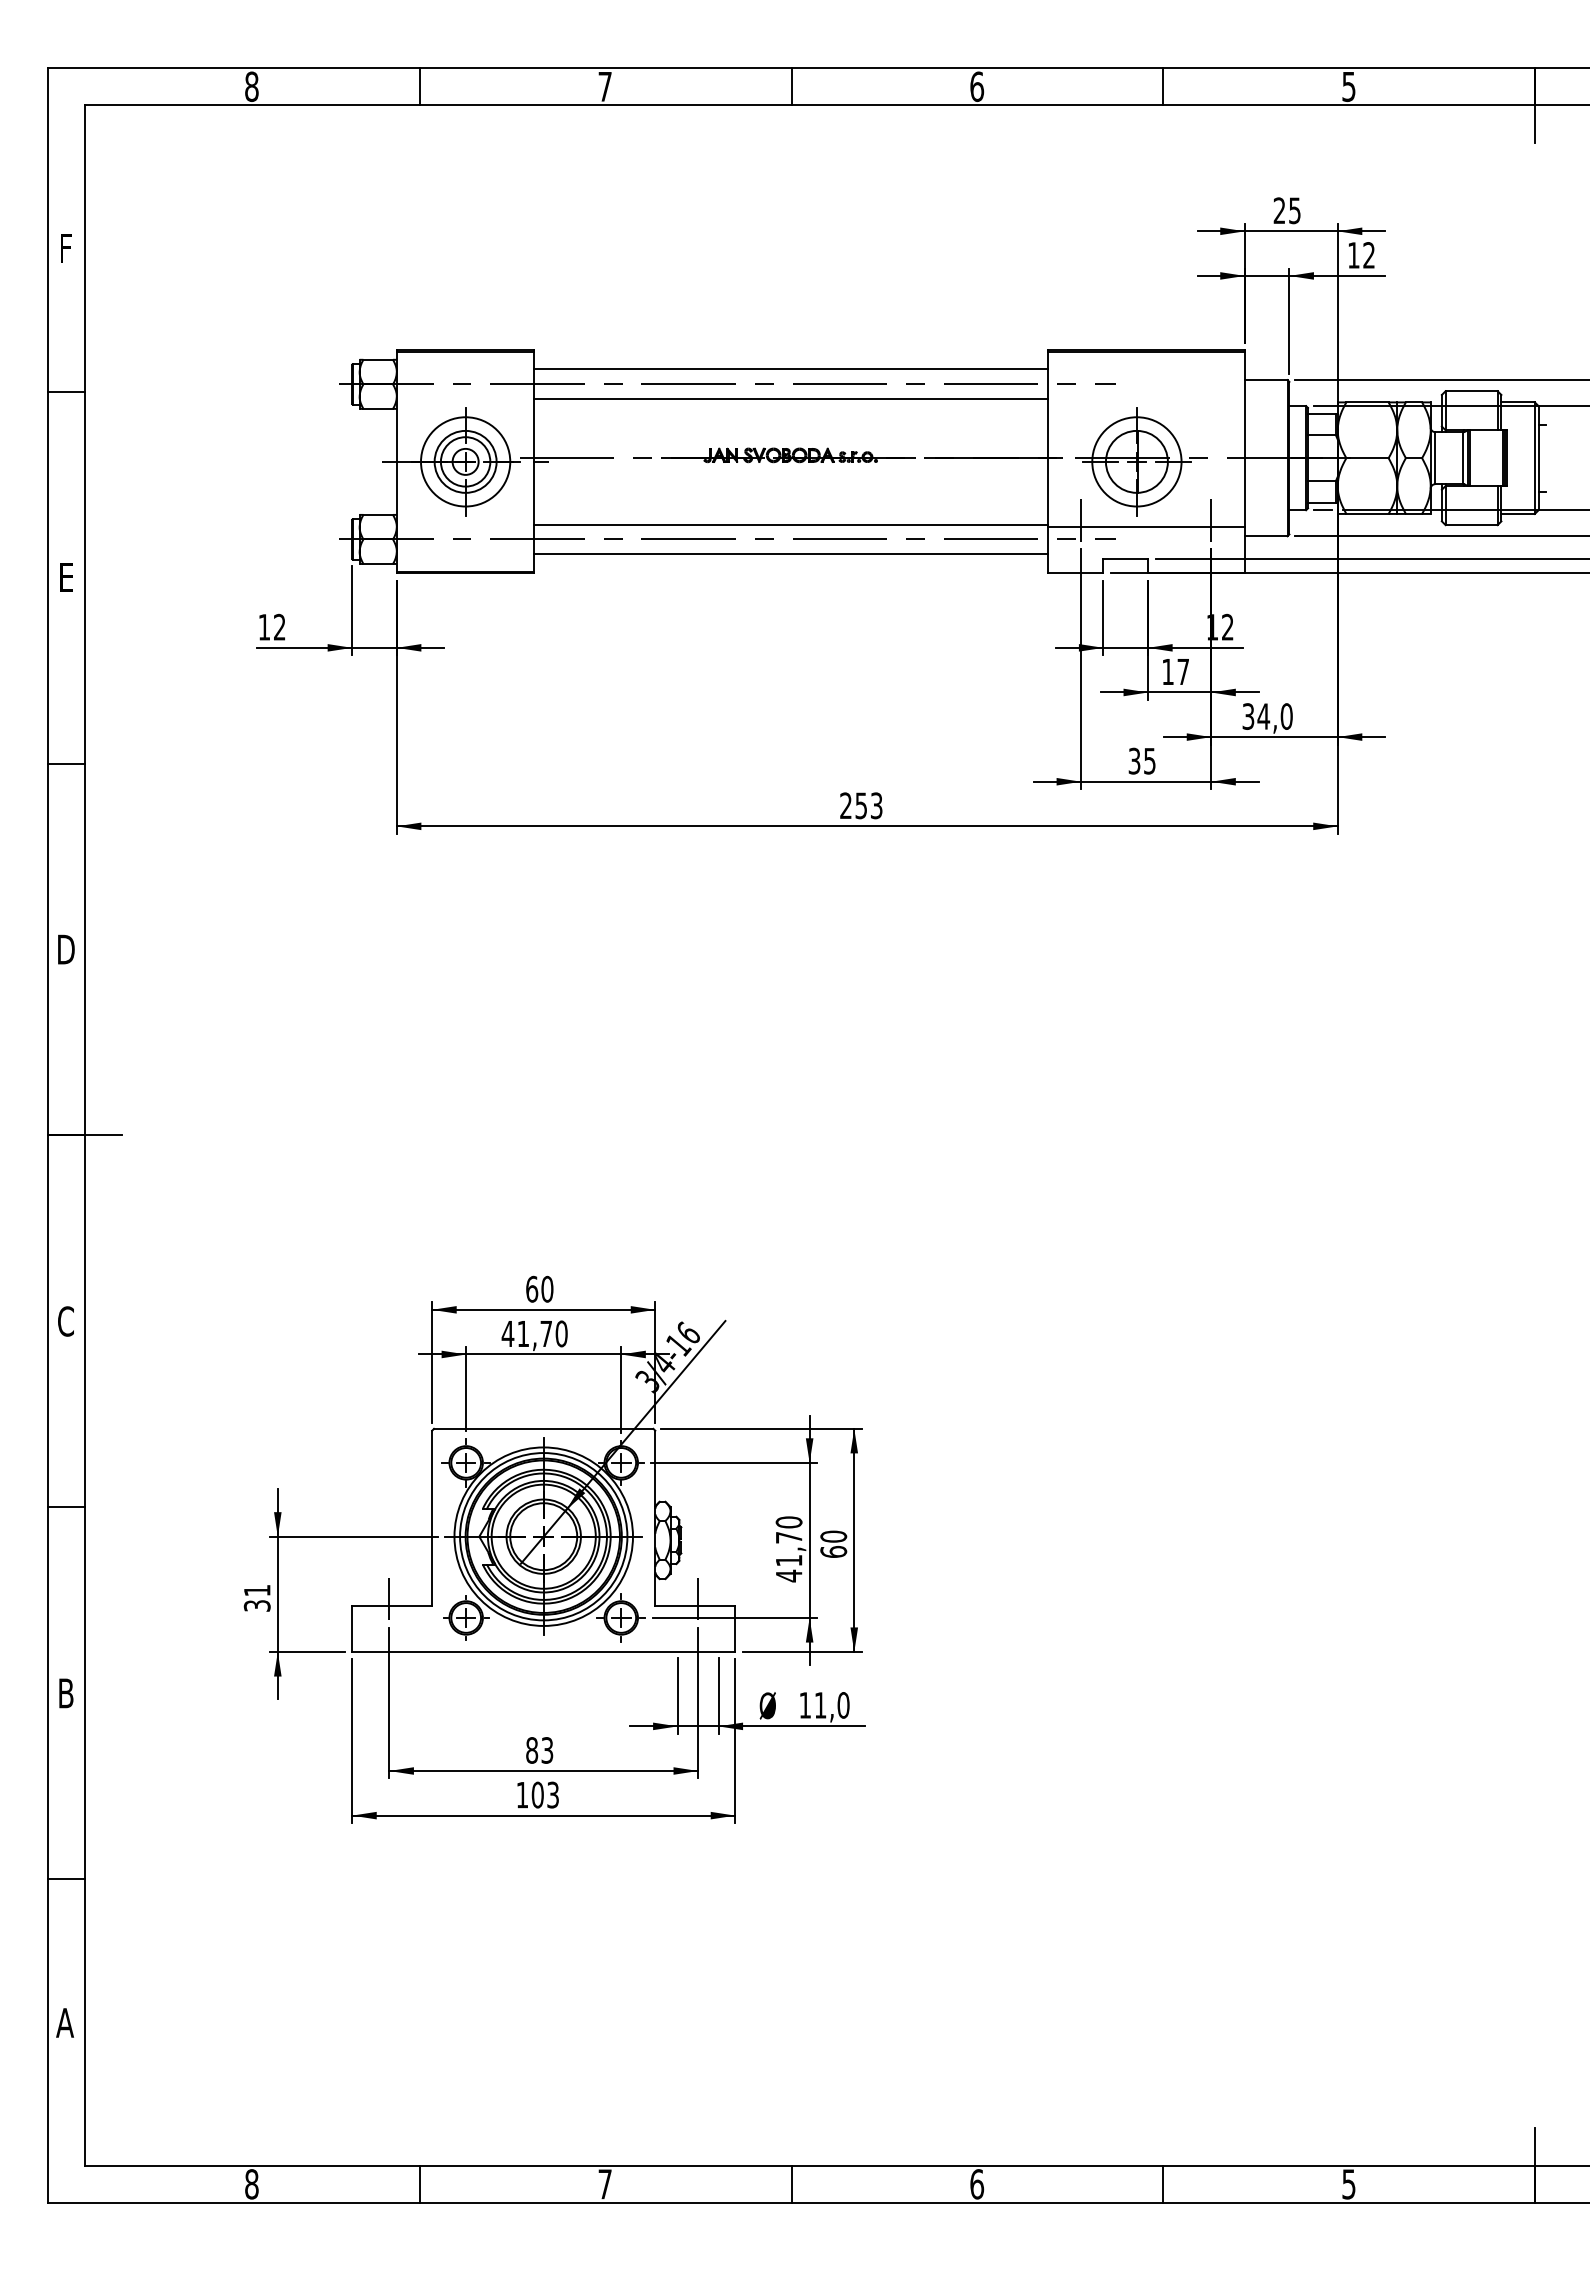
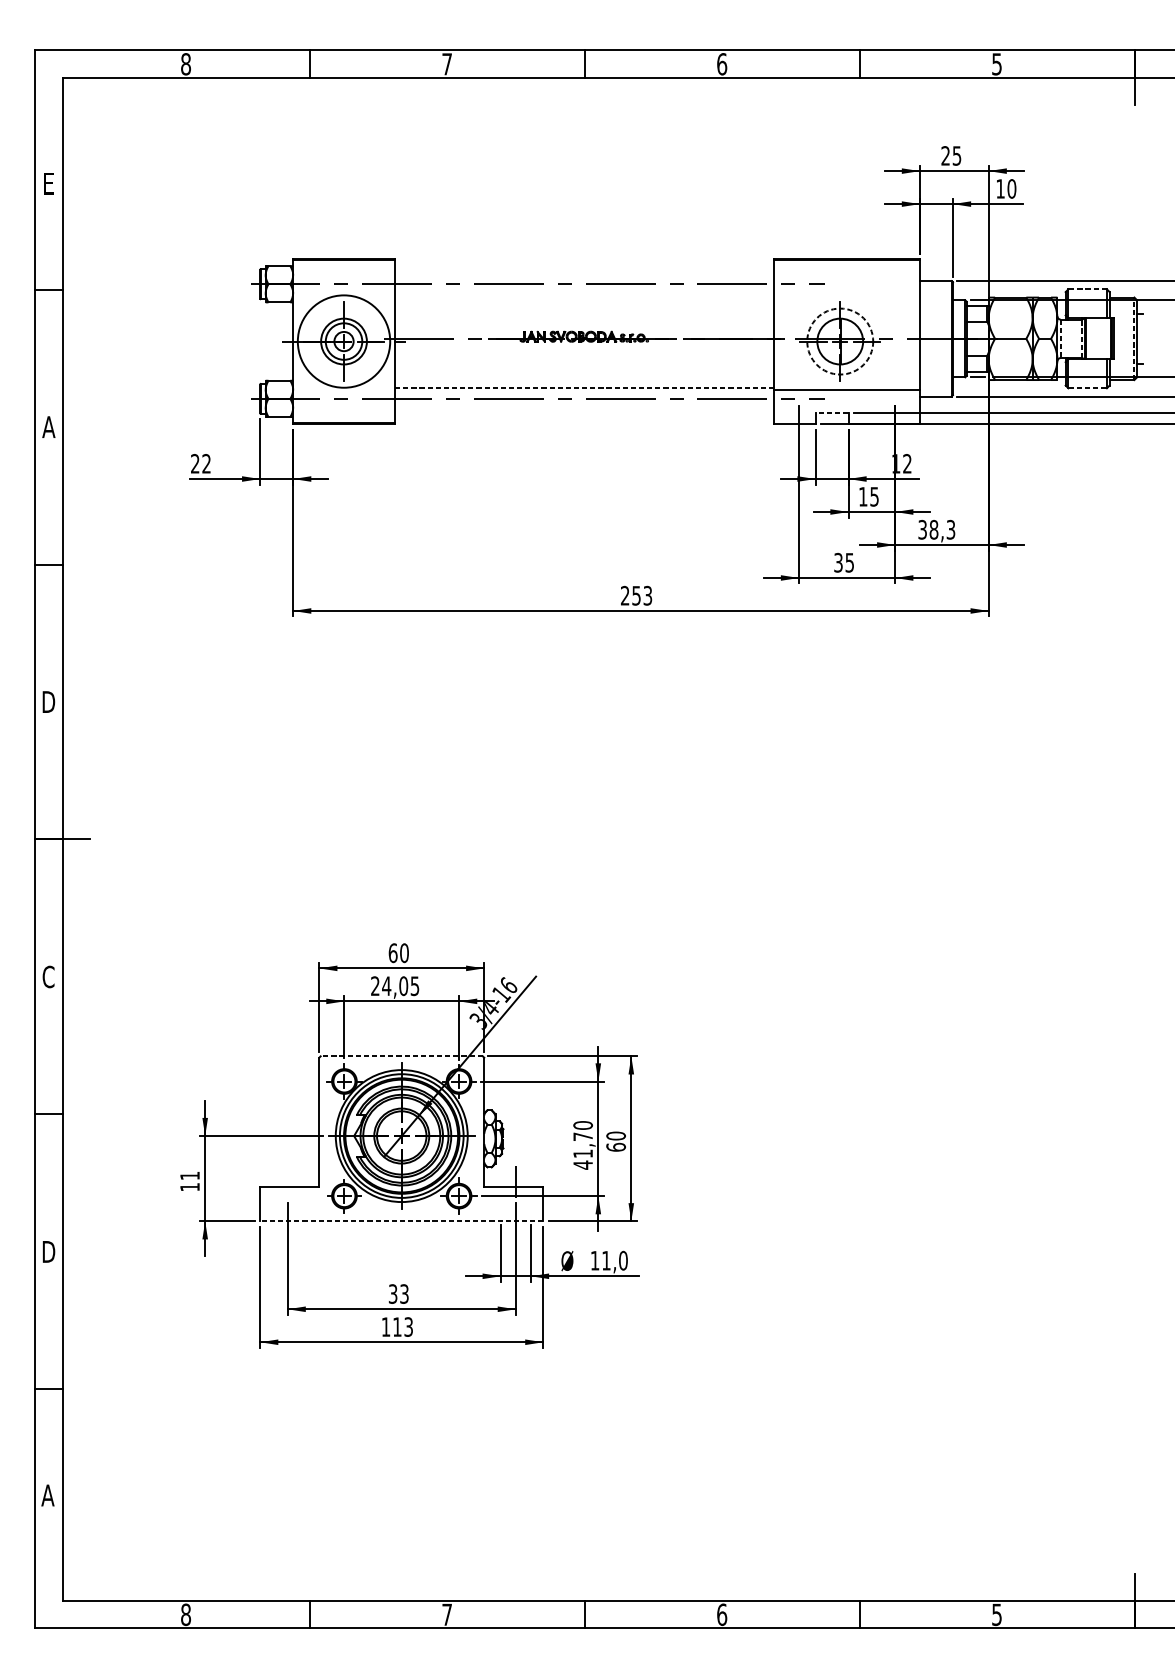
text: (66, 248) -> (48, 183), F -> E
text: (1369, 255) -> (1012, 189), 12 -> 10
line: (790, 369) -> (584, 273), removed
line: (1471, 391) -> (1087, 289), solid -> dashed
line: (790, 399) -> (584, 295), removed
line: (1463, 457) -> (1081, 338), solid -> dashed
line: (1435, 458) -> (1060, 339), solid -> dashed
line: (1534, 458) -> (1134, 339), solid -> dashed
circle: (465, 461) -> (343, 341), size x1.4
circle: (1136, 461) -> (839, 341), solid -> dashed
line: (1081, 520) -> (799, 384), removed
line: (1211, 520) -> (895, 384), removed
line: (791, 524) -> (584, 387), solid -> dashed
line: (1472, 525) -> (1088, 388), solid -> dashed
line: (790, 554) -> (584, 410), removed
line: (1125, 558) -> (831, 412), solid -> dashed
text: (66, 577) -> (48, 427), E -> A
text: (263, 626) -> (194, 463), 12 -> 22
text: (1182, 672) -> (873, 497), 17 -> 15
text: (1274, 716) -> (941, 529), 34,0 -> 38,3
text: (534, 1333) -> (394, 985), 41,70 -> 24,05
line: (543, 1428) -> (401, 1056), solid -> dashed
line: (389, 1598) -> (287, 1181), removed
text: (256, 1605) -> (189, 1186), 31 -> 11
line: (543, 1652) -> (401, 1221), solid -> dashed
text: (66, 1693) -> (48, 1251), B -> D
text: (532, 1750) -> (393, 1294), 83 -> 33
text: (537, 1794) -> (397, 1326), 103 -> 113

